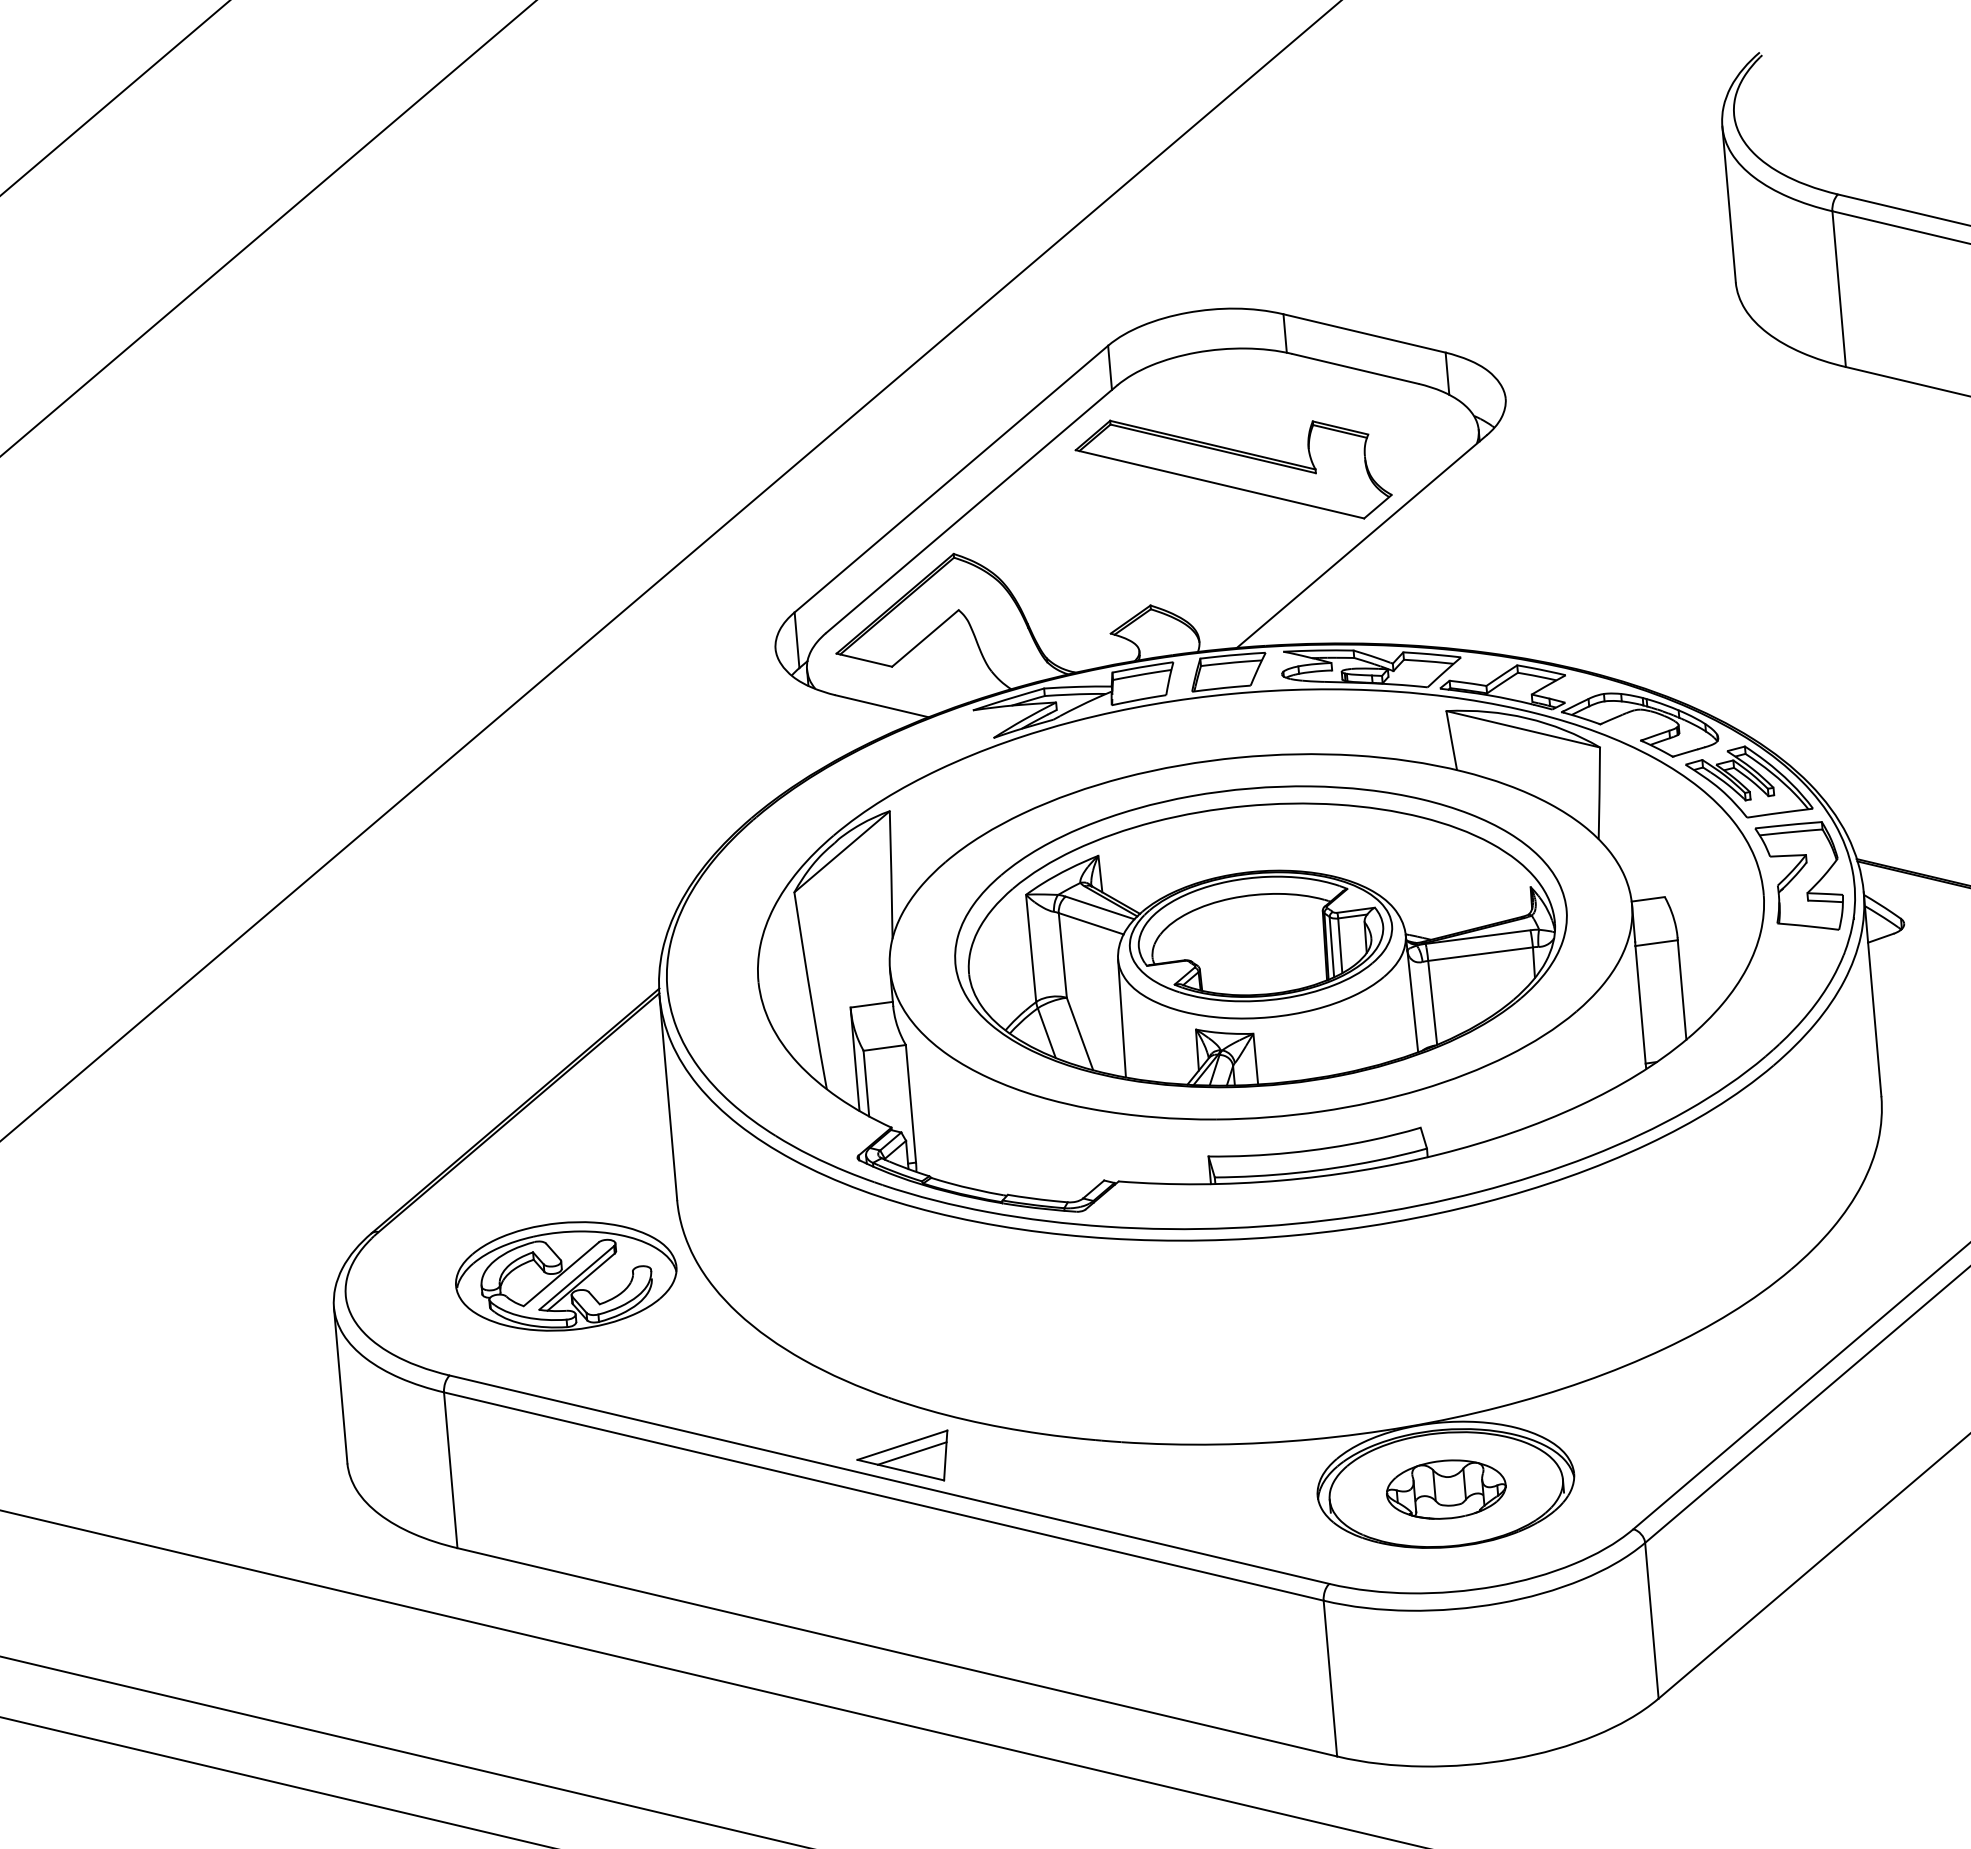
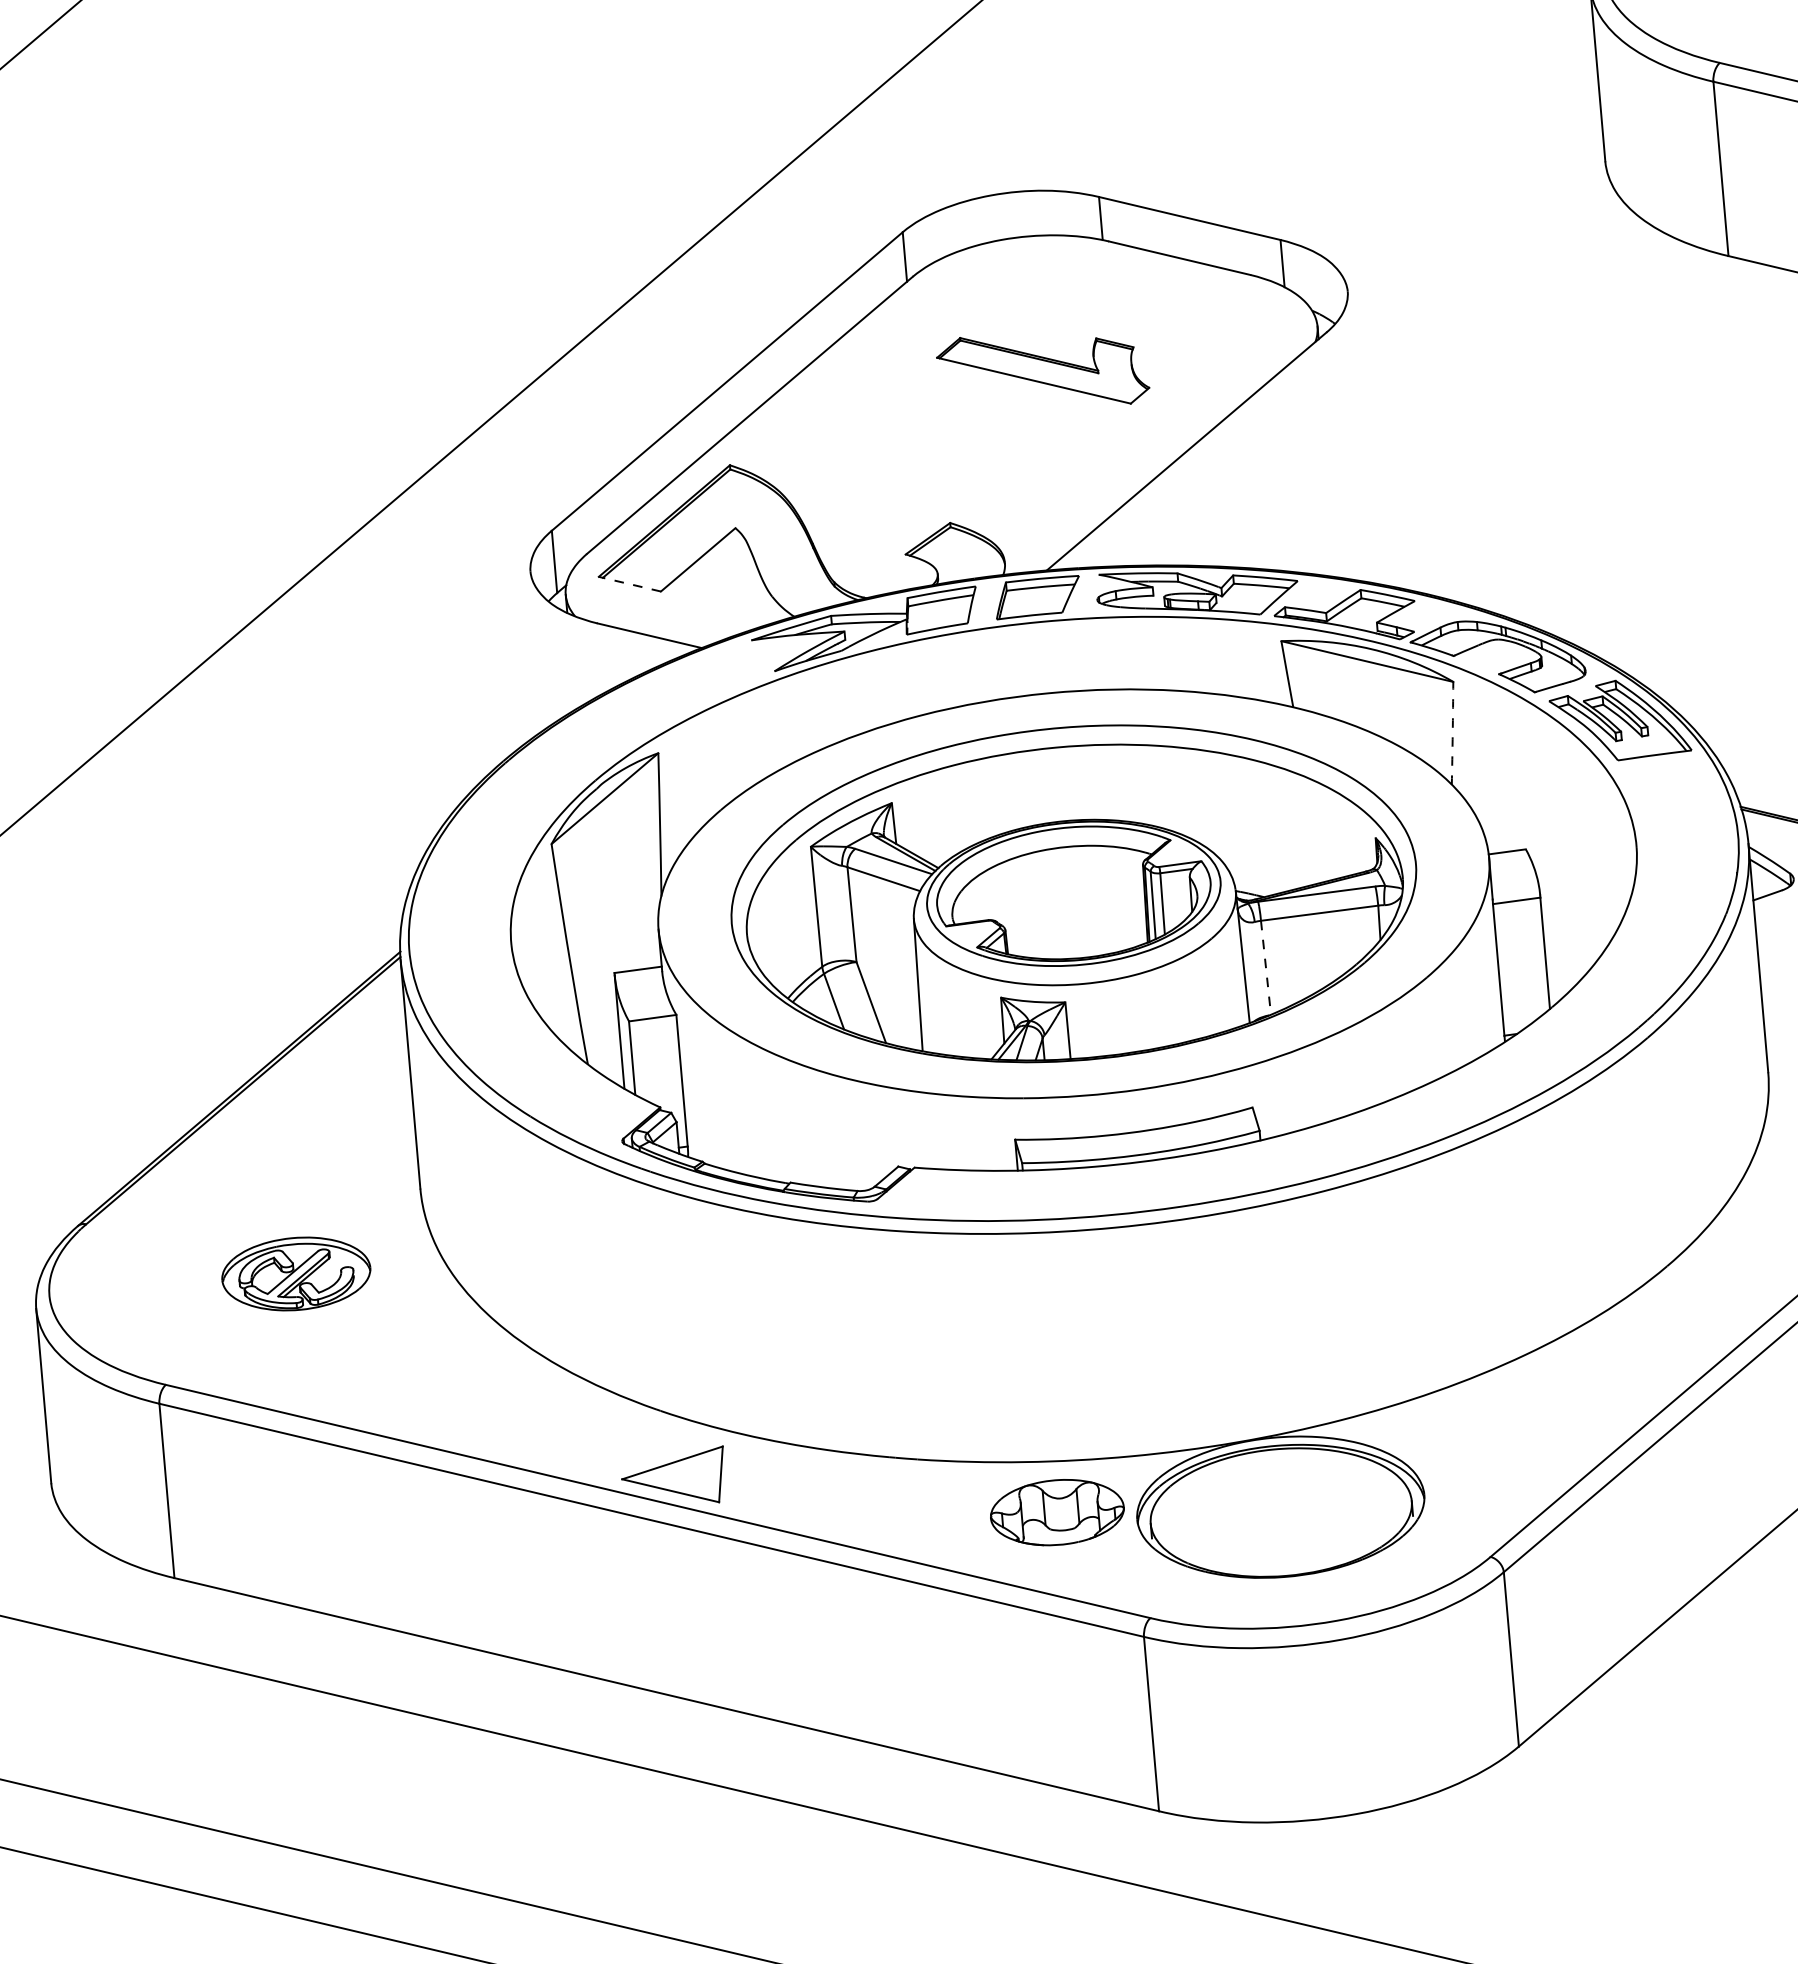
part: (1233, 469) -> (1043, 370), size x0.6
line: (864, 660) -> (630, 584), solid -> dashed
arc: (1599, 793) -> (1452, 733), solid -> dashed
part: (1798, 875) -> (1675, 825), removed
line: (1432, 1003) -> (1265, 968), solid -> dashed
part: (566, 1276) -> (296, 1274), size x0.6
line: (911, 1453) -> (682, 1472), removed
part: (1446, 1489) -> (1057, 1512), moved

